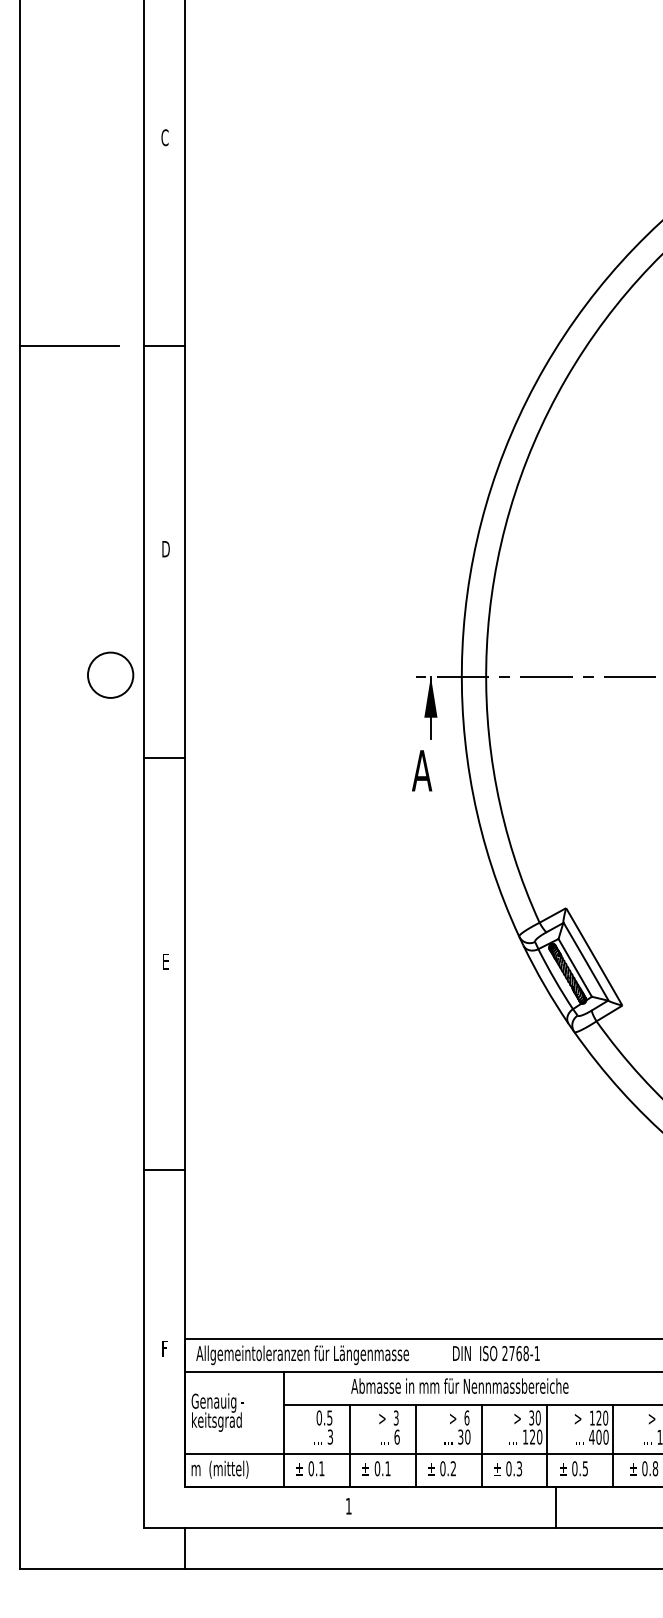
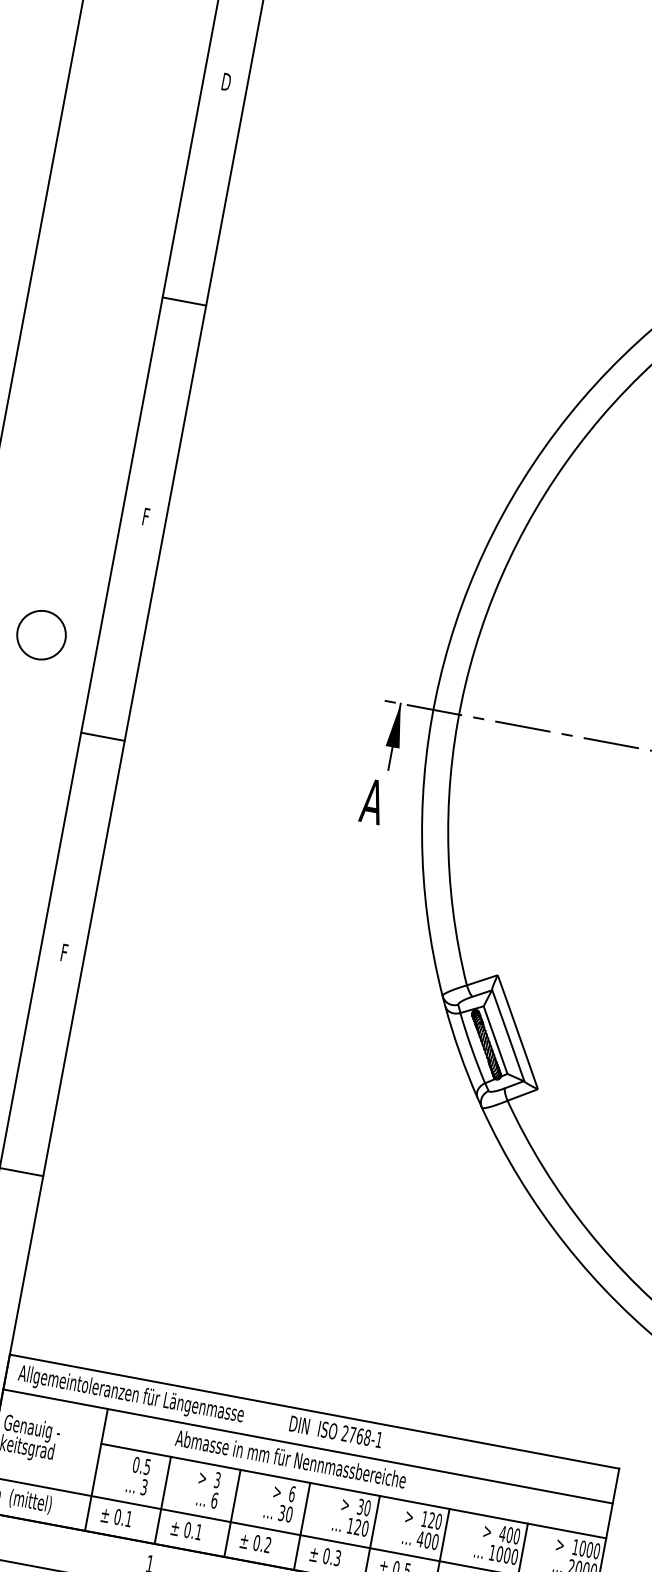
text: (164, 137) -> (225, 81), C -> D
line: (69, 345) -> (84, 282), removed
text: (165, 549) -> (145, 517), D -> F
circle: (110, 674) -> (41, 634), moved
text: (166, 962) -> (64, 953), E -> F

